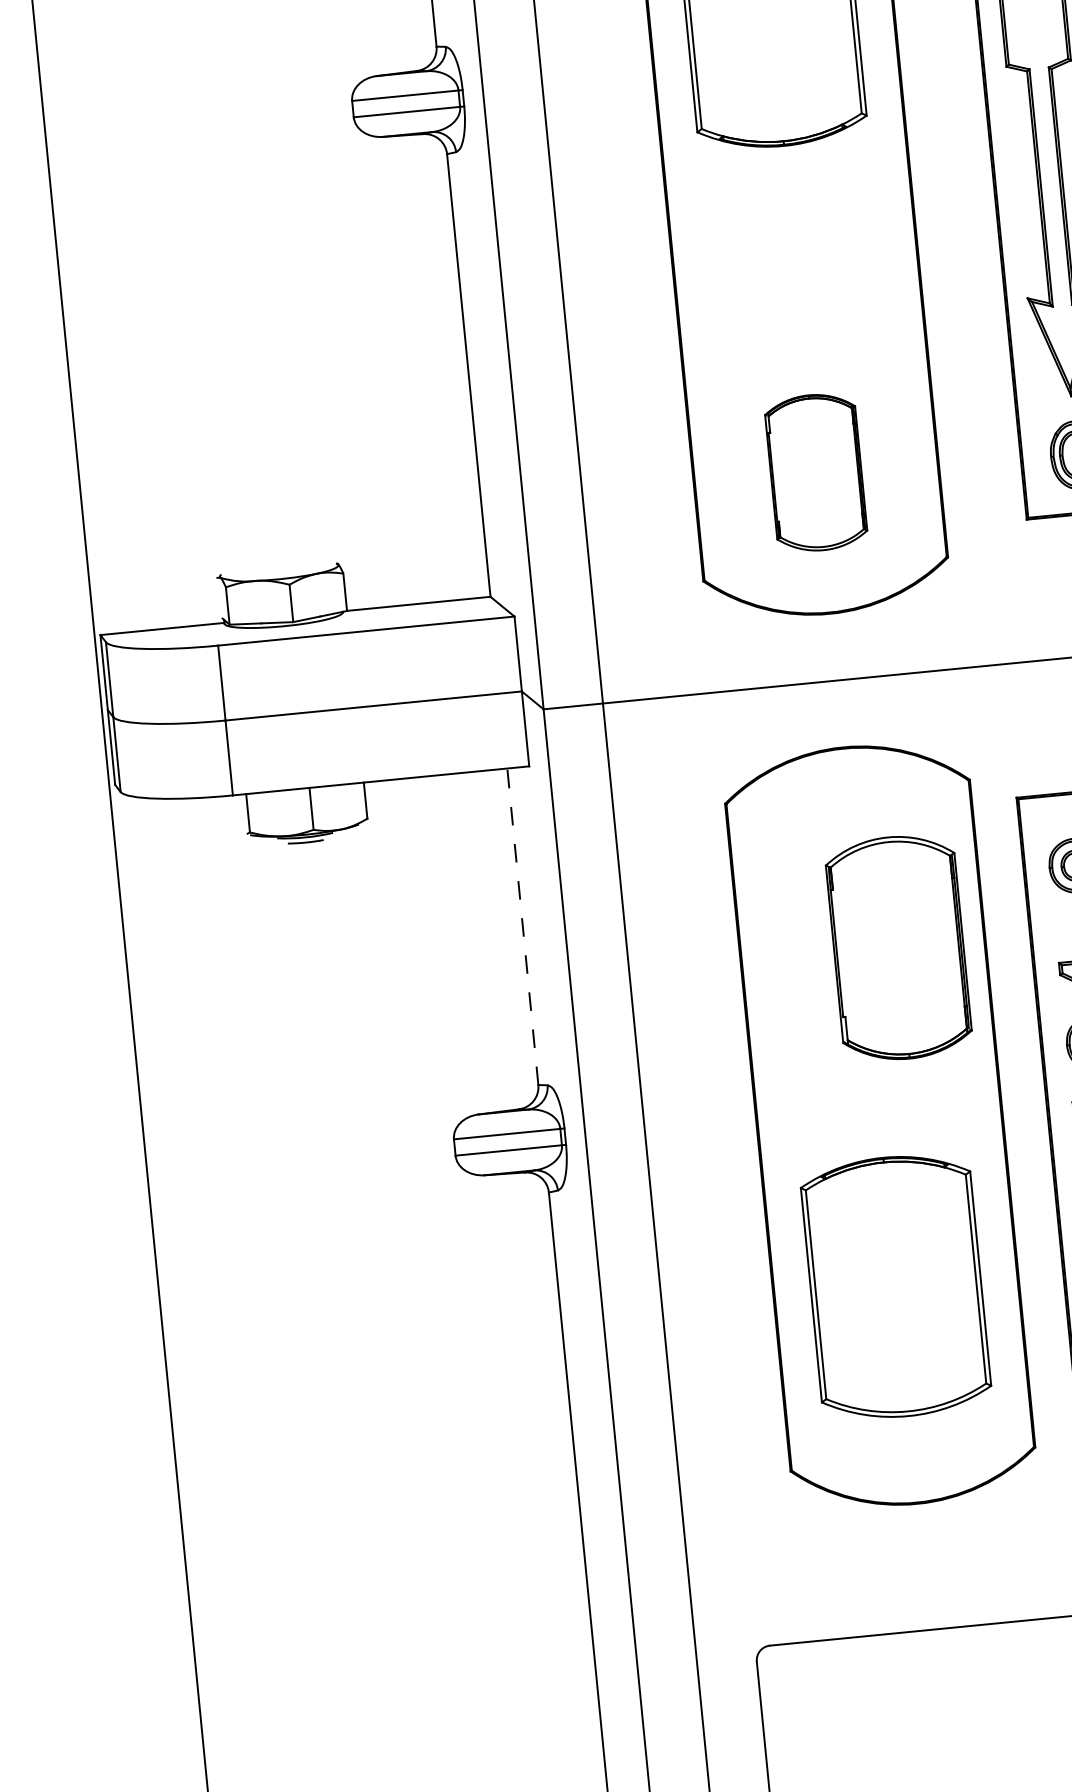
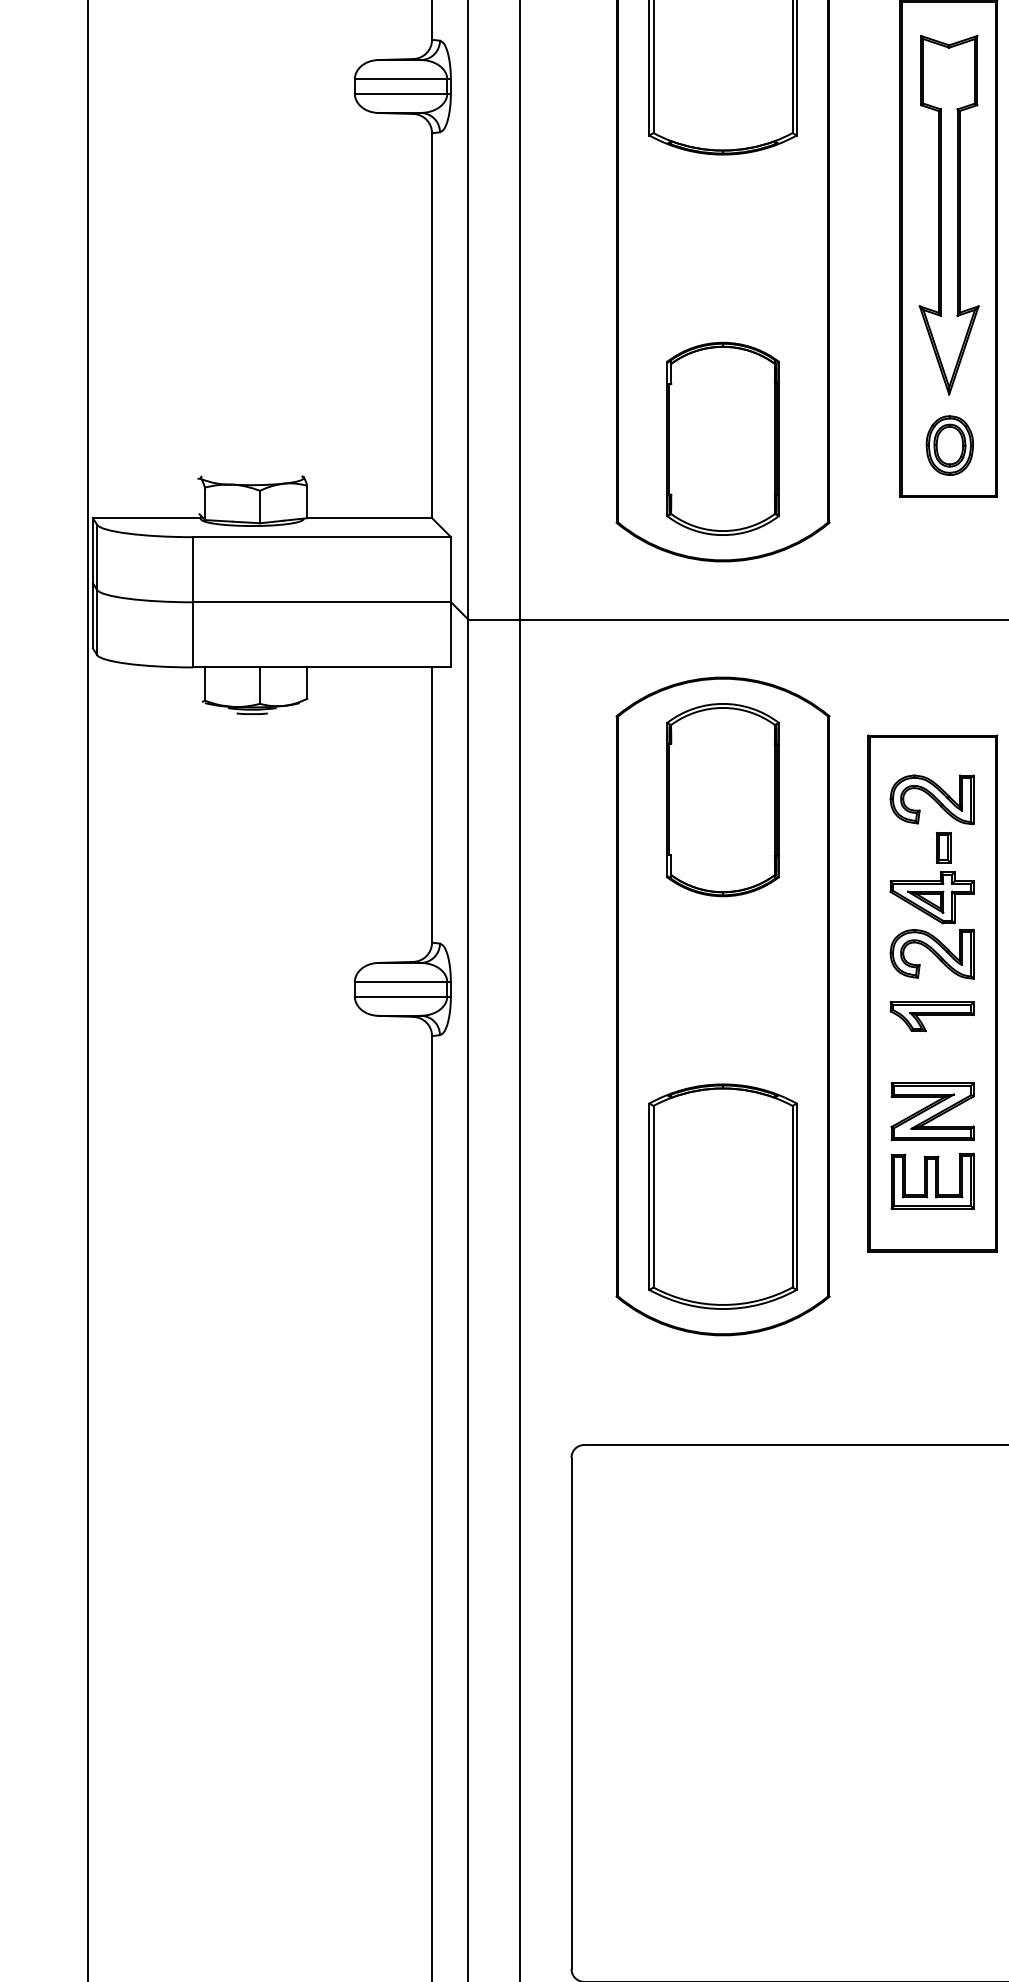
part: (815, 472) -> (722, 438), size x1.43
line: (523, 927) -> (432, 805), dashed -> solid
part: (898, 948) -> (722, 800), moved
part: (895, 1286) -> (722, 1196), moved

